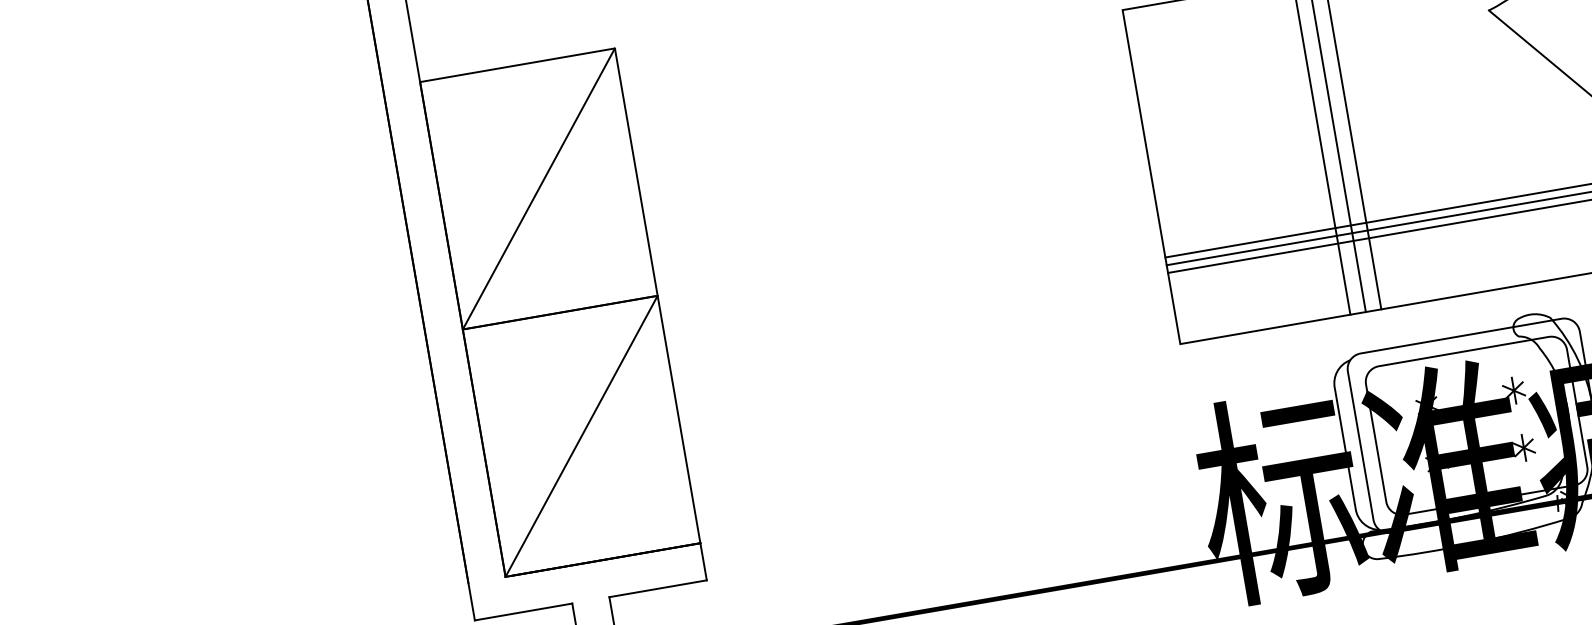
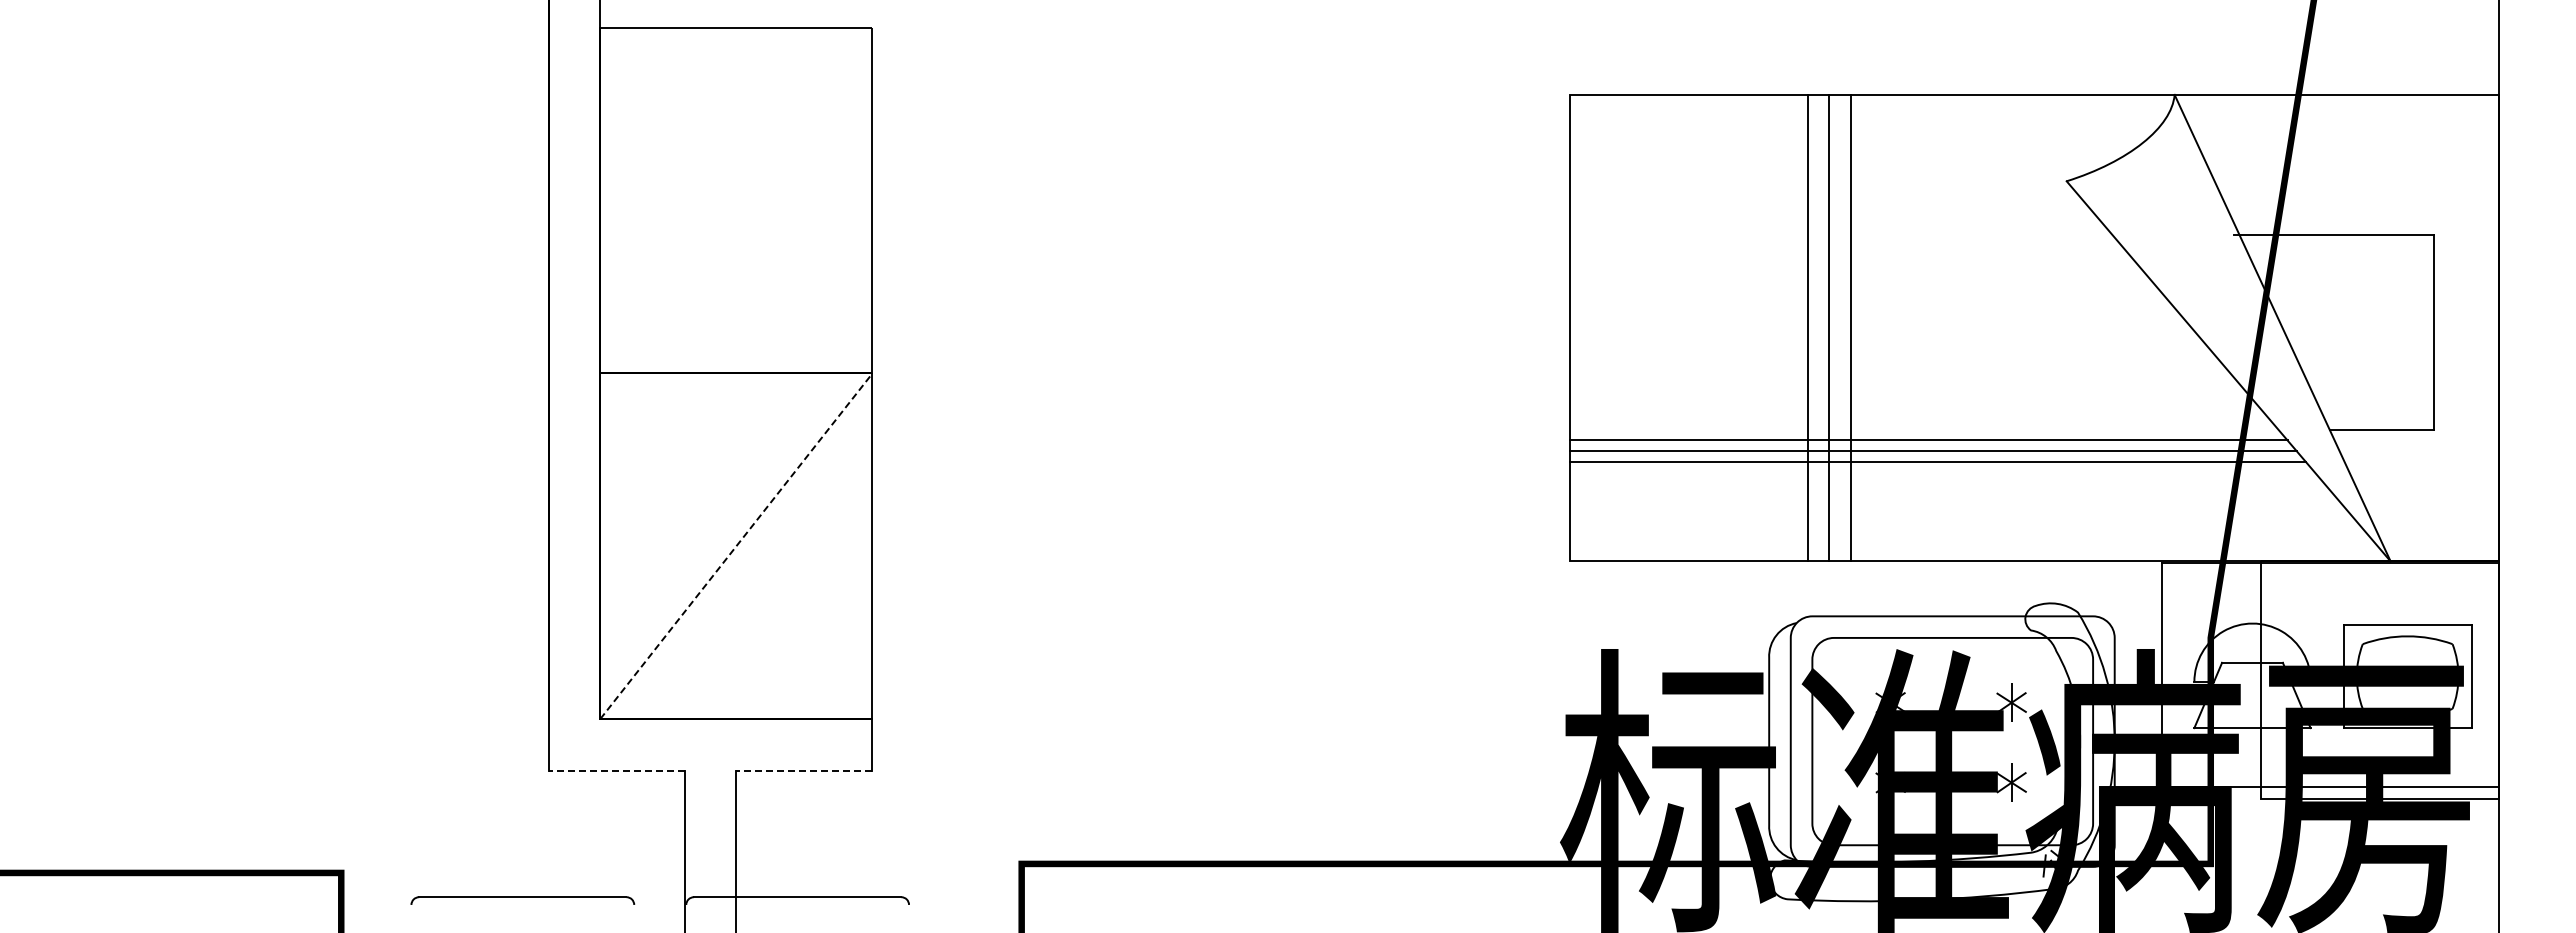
line: (538, 188) -> (736, 200), removed
line: (581, 436) -> (736, 546), solid -> dashed
line: (657, 588) -> (803, 770), solid -> dashed
line: (523, 611) -> (616, 770), solid -> dashed

